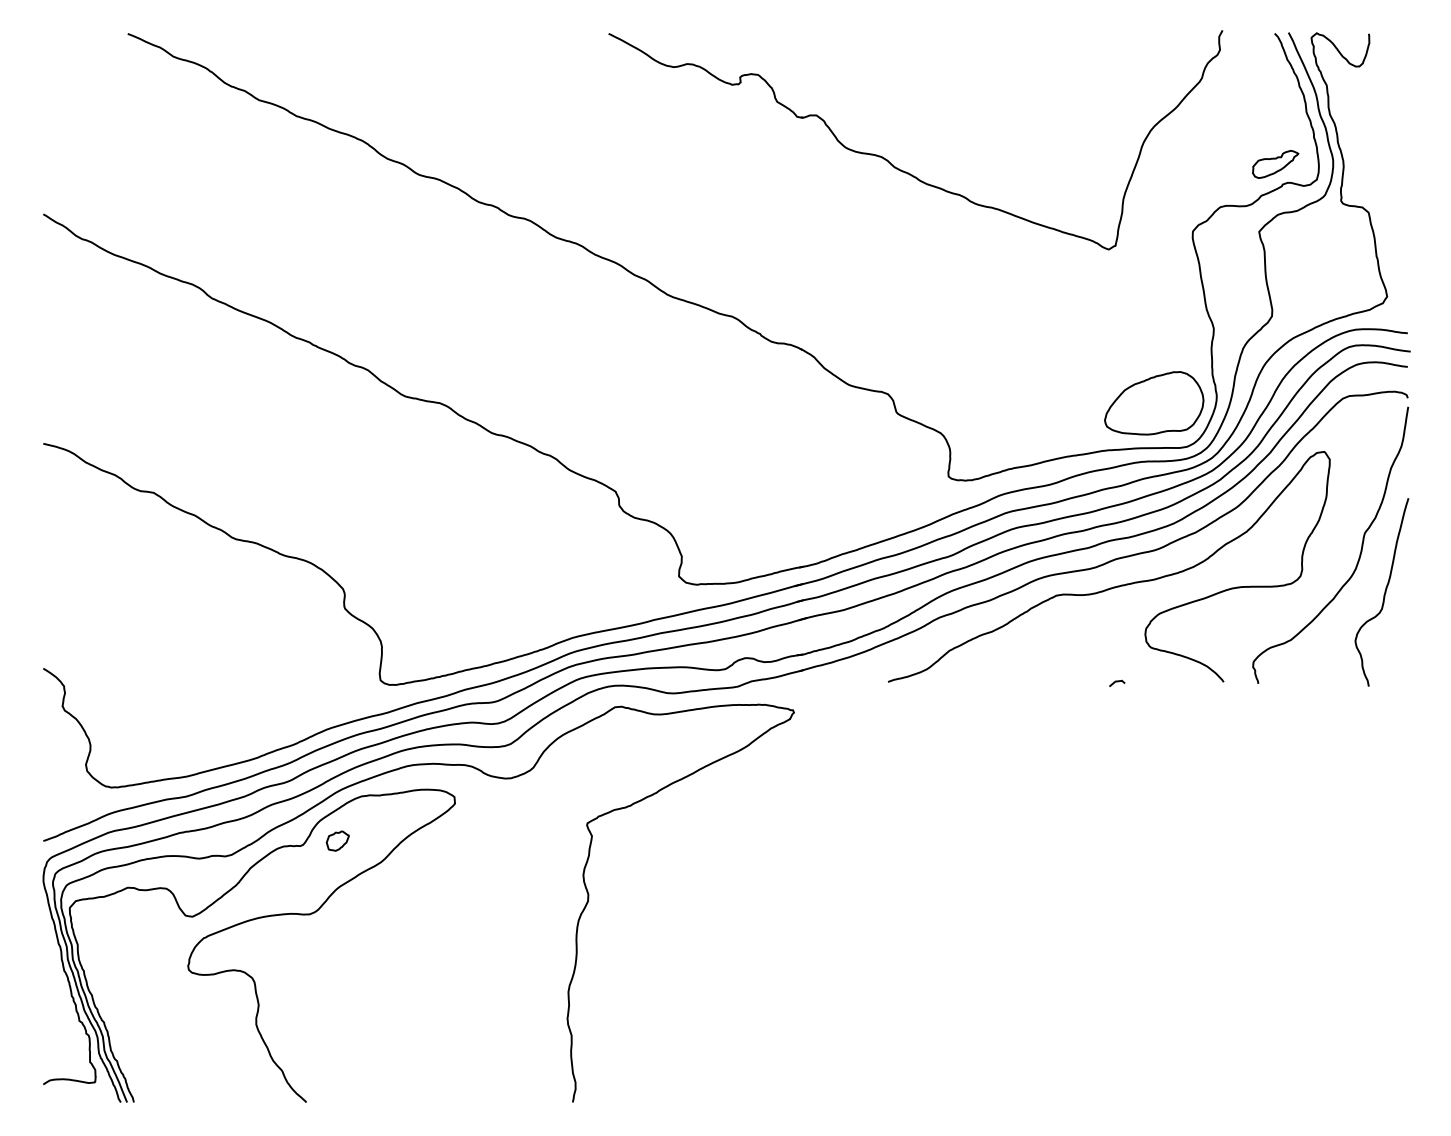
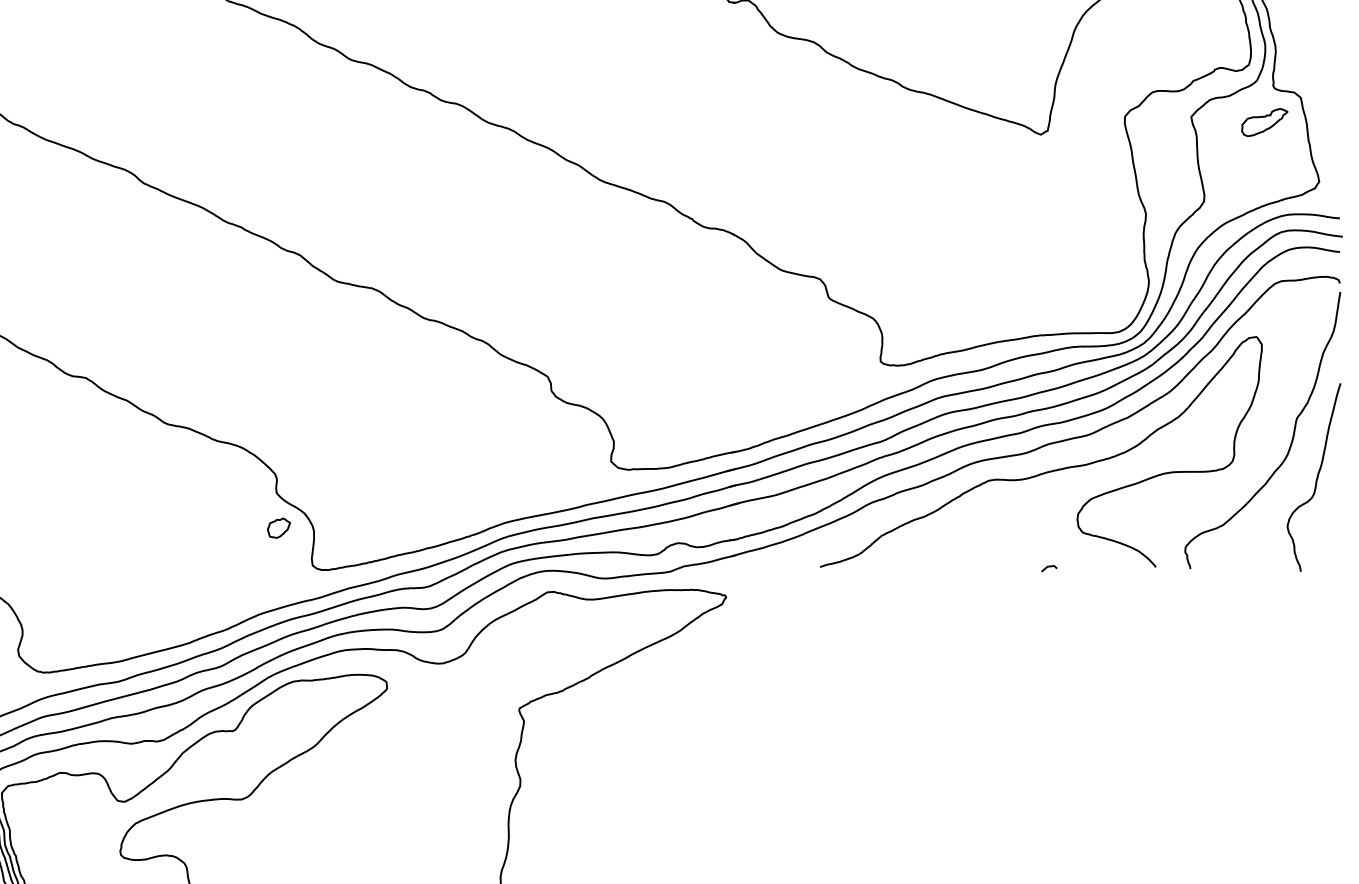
part: (1275, 164) -> (1264, 122), moved
part: (1154, 403) -> (1086, 288), removed
part: (337, 840) -> (278, 527), moved

